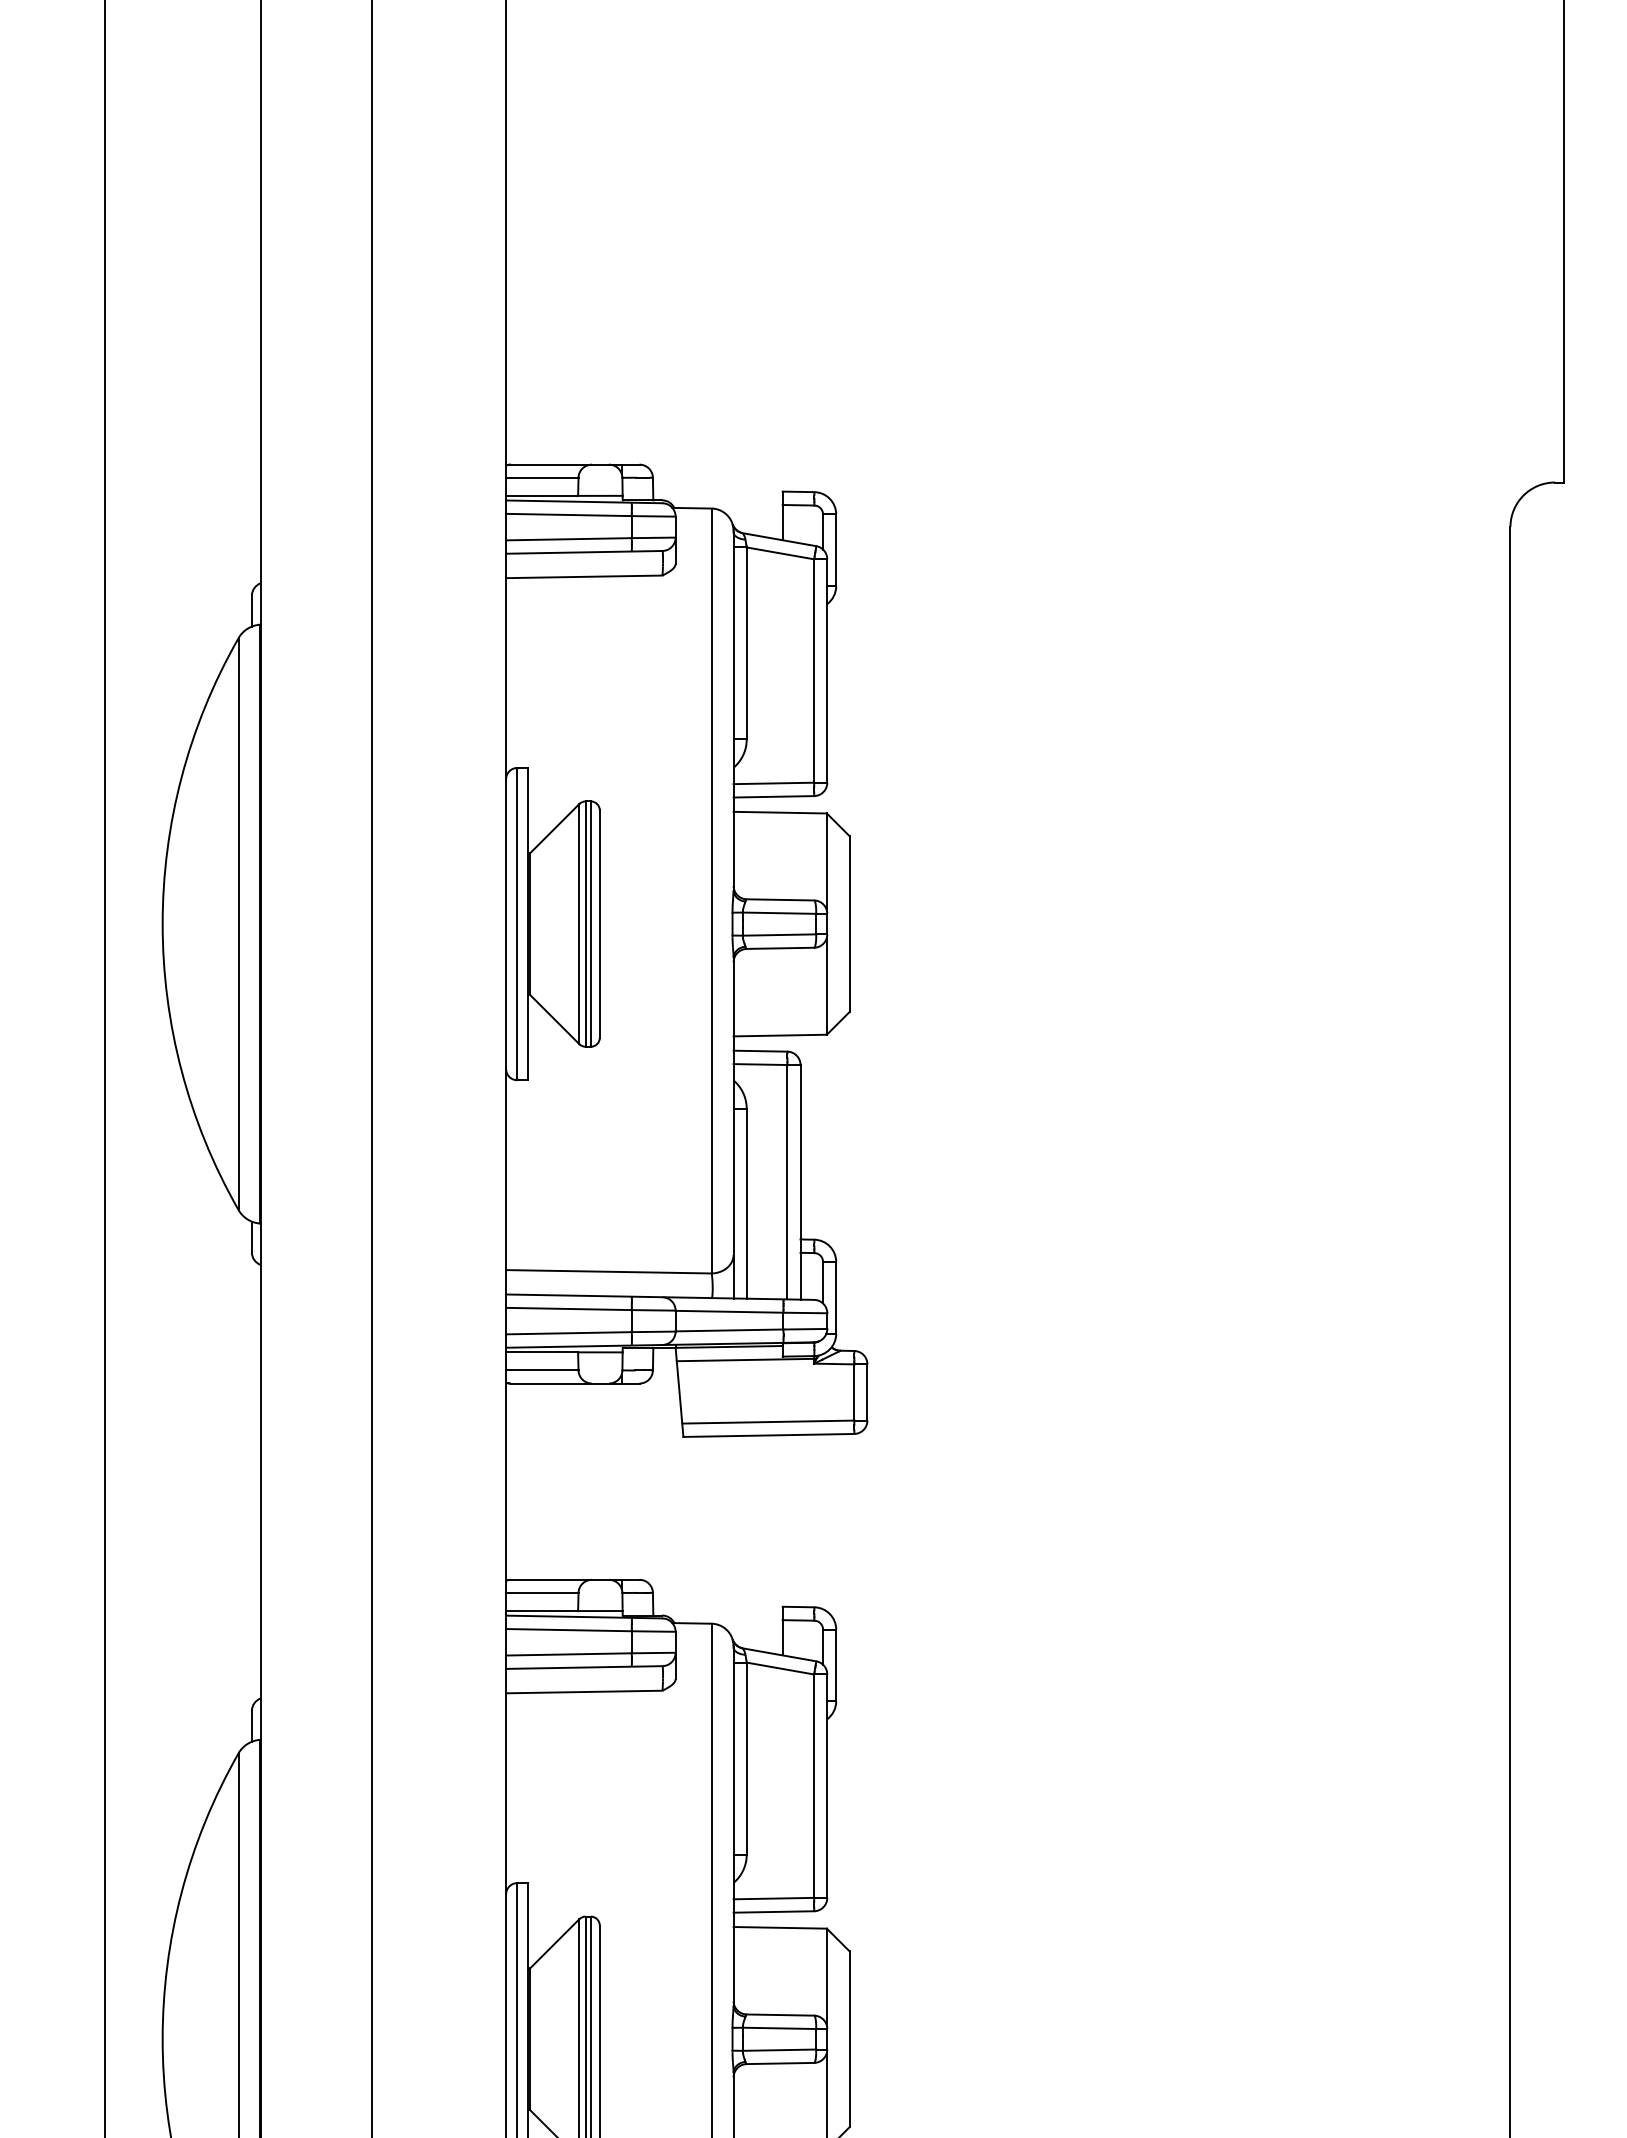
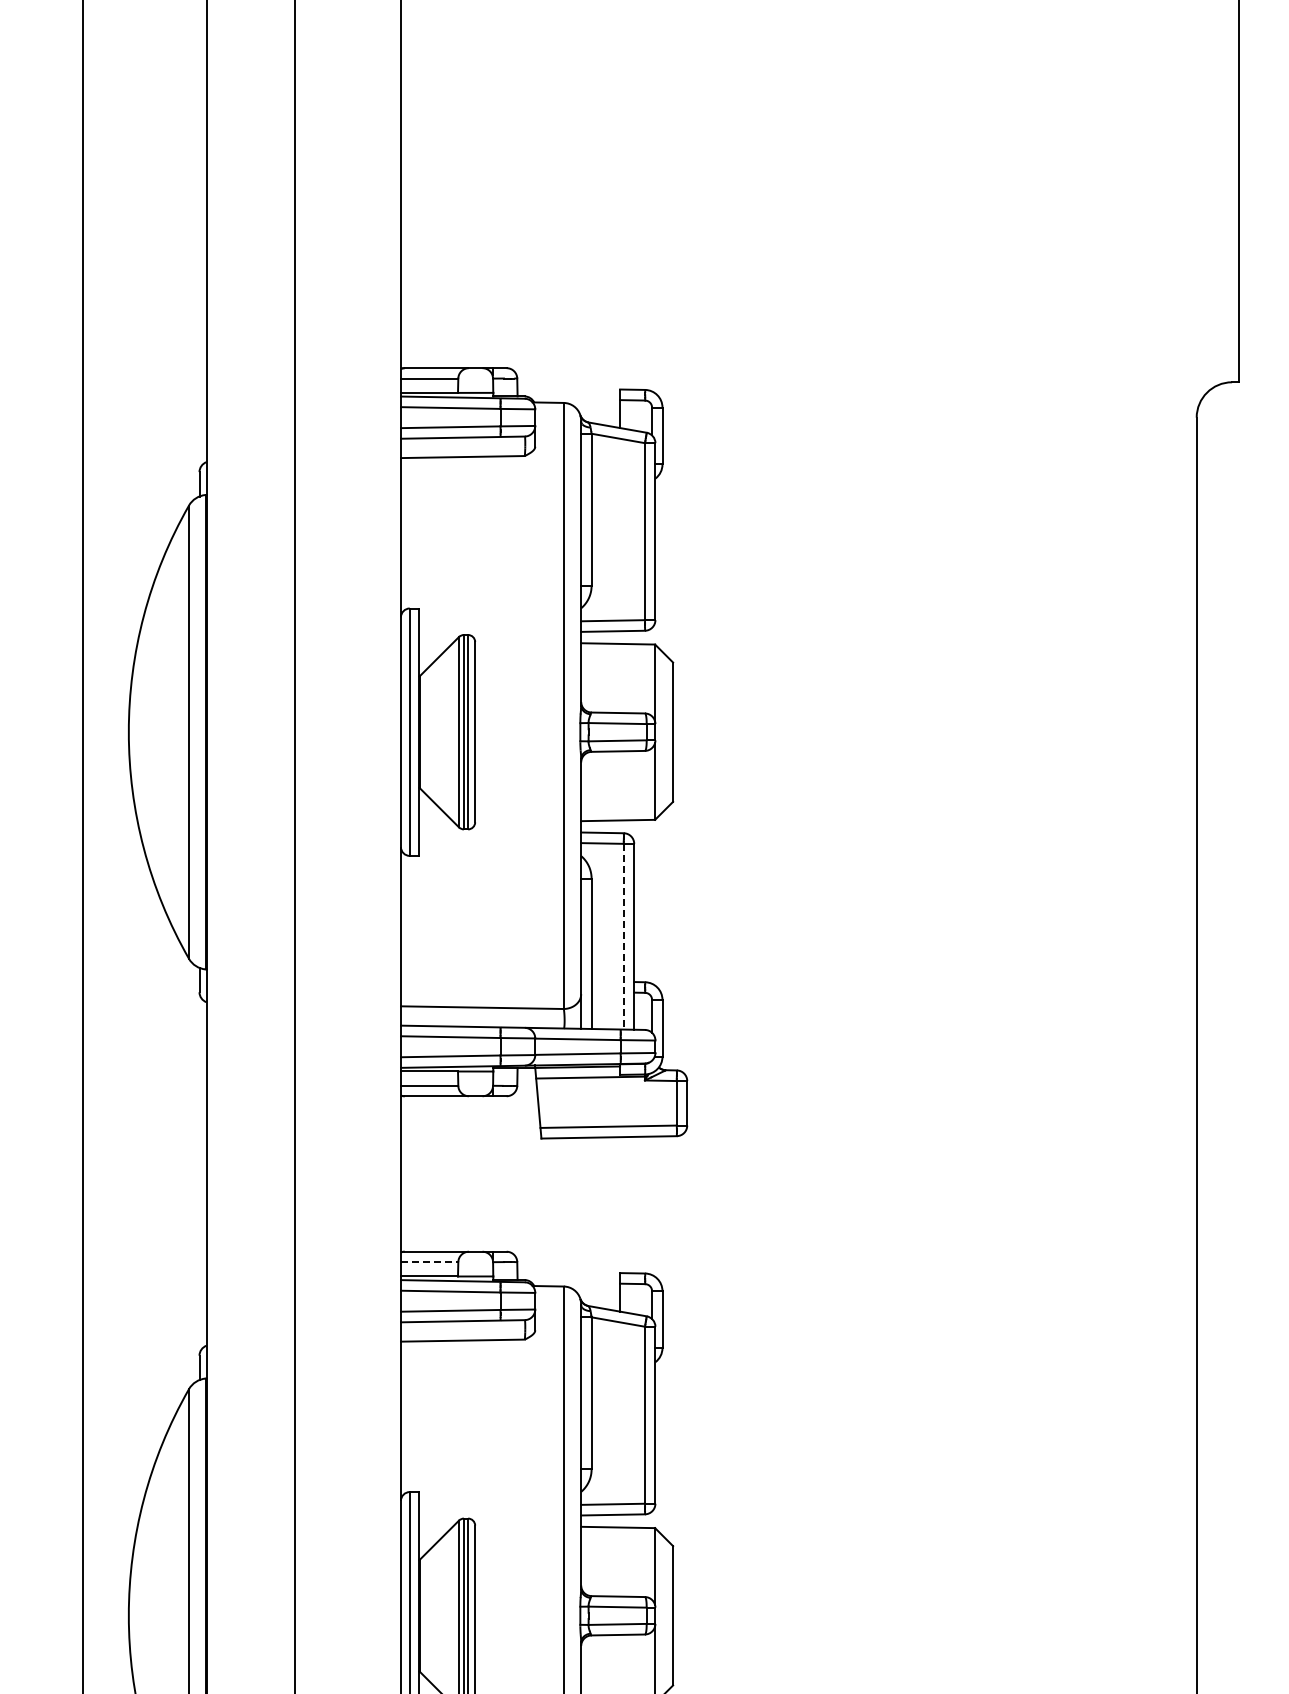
line: (786, 1181) -> (623, 936), solid -> dashed
line: (542, 1593) -> (429, 1262), solid -> dashed

